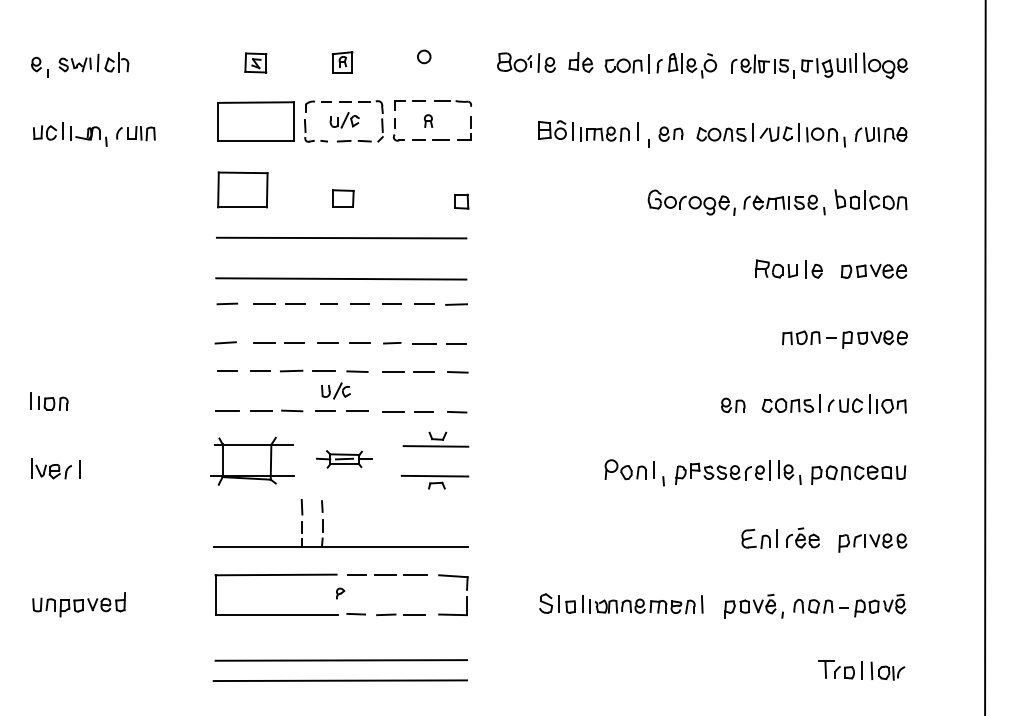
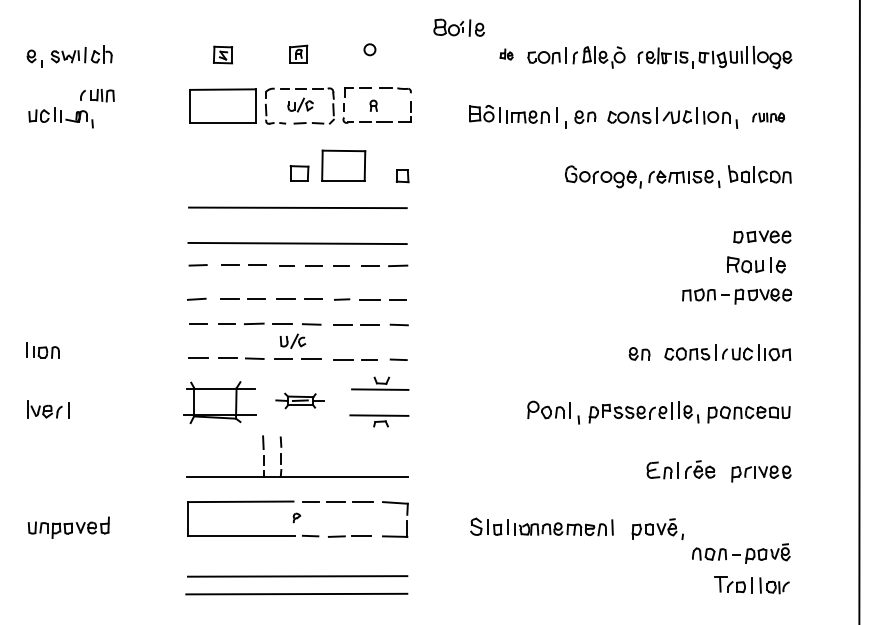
part: (525, 62) -> (458, 27), moved
part: (580, 62) -> (506, 54), size x0.6
part: (136, 133) -> (97, 95), moved
part: (880, 134) -> (768, 117), size x0.7
part: (242, 189) -> (343, 165), moved
part: (788, 268) -> (755, 264), moved
part: (850, 605) -> (741, 553), moved

